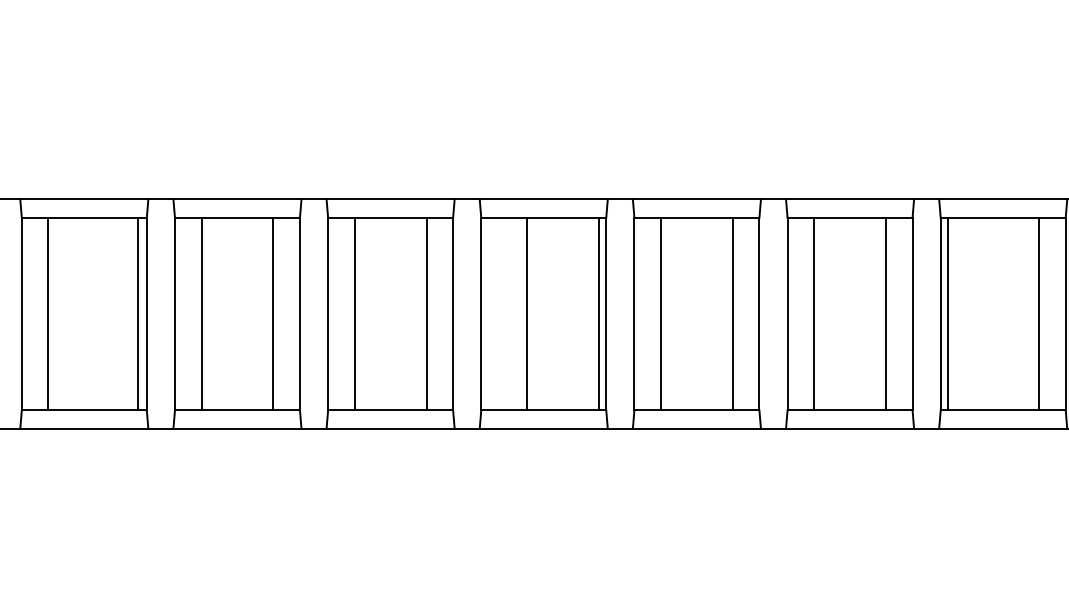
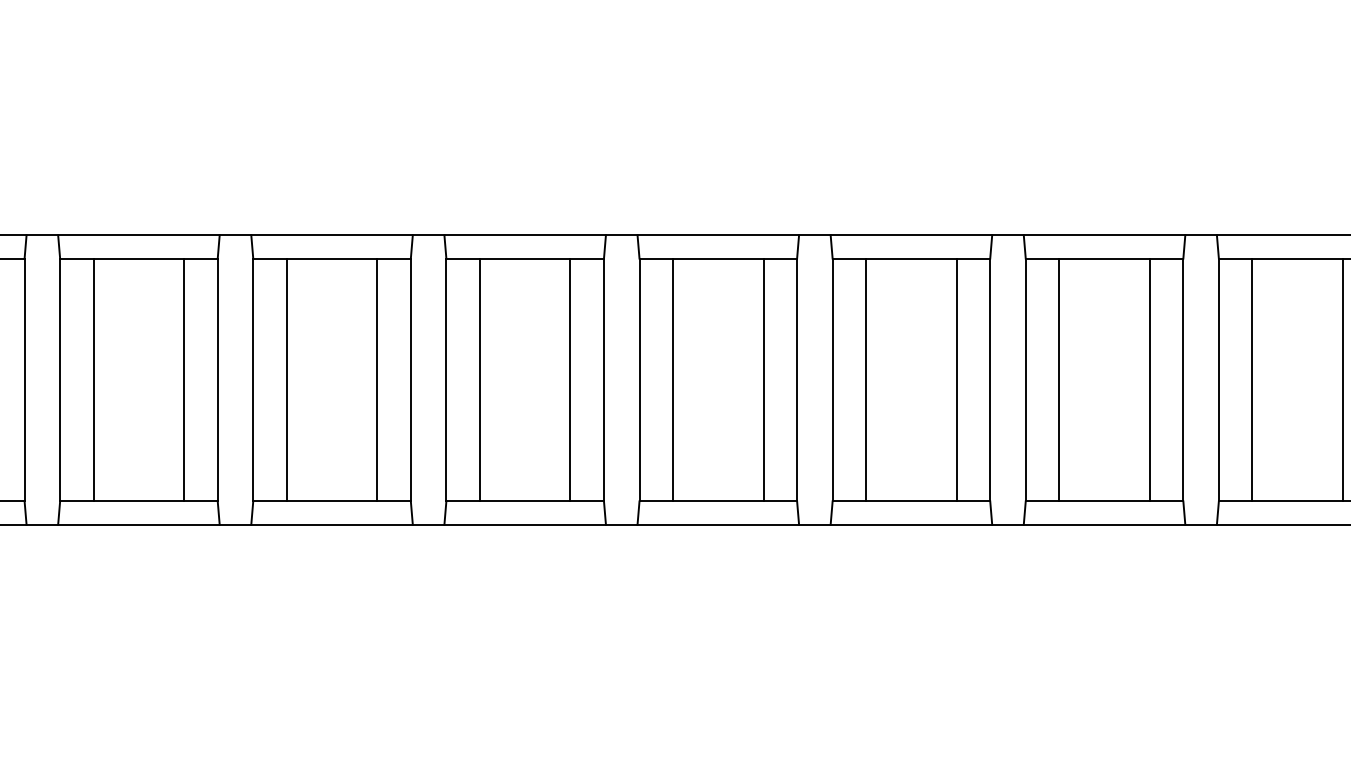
line: (138, 313) -> (184, 379), moved
line: (527, 313) -> (673, 379), moved
line: (598, 313) -> (763, 379), moved
line: (948, 313) -> (1252, 379), moved

